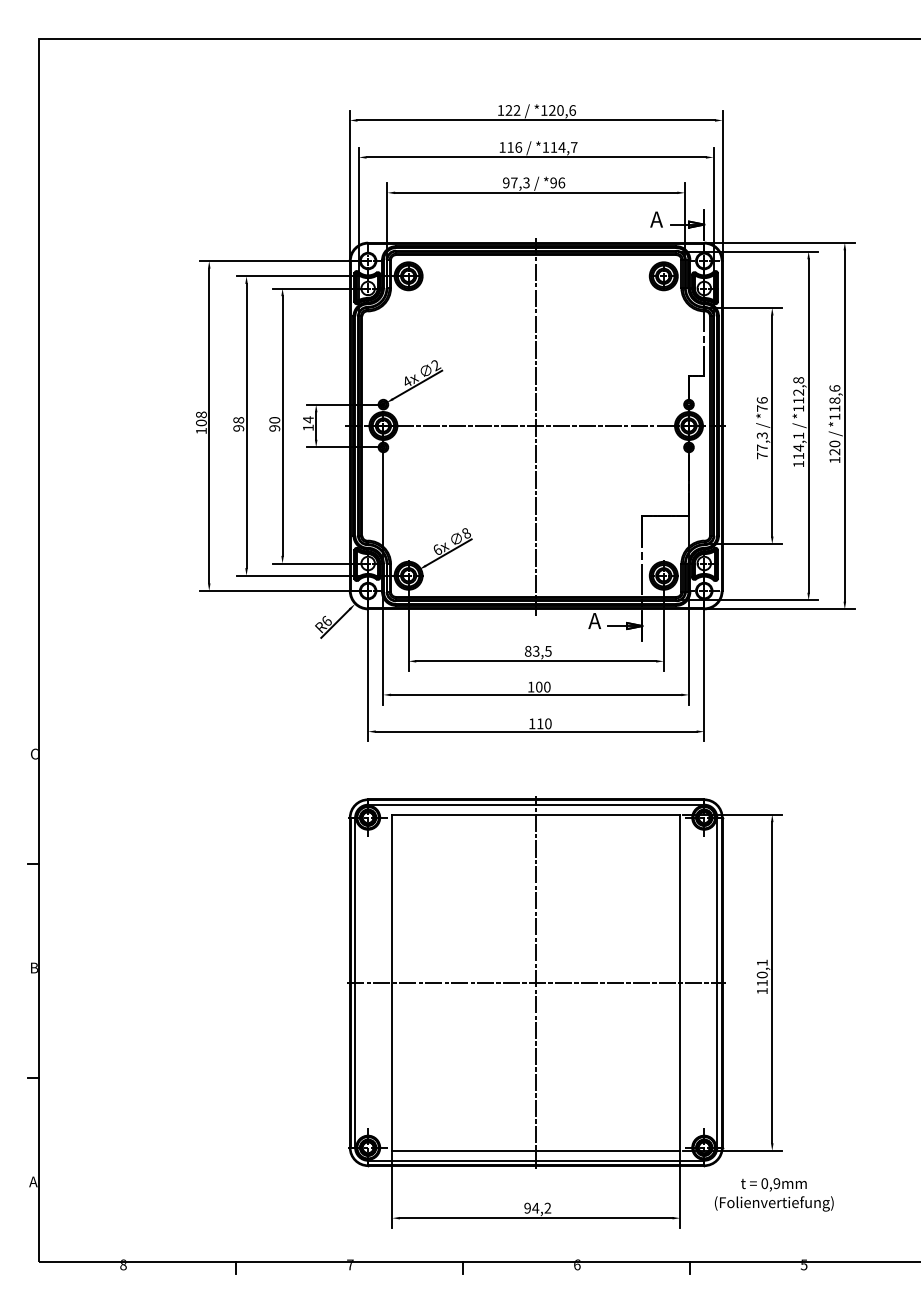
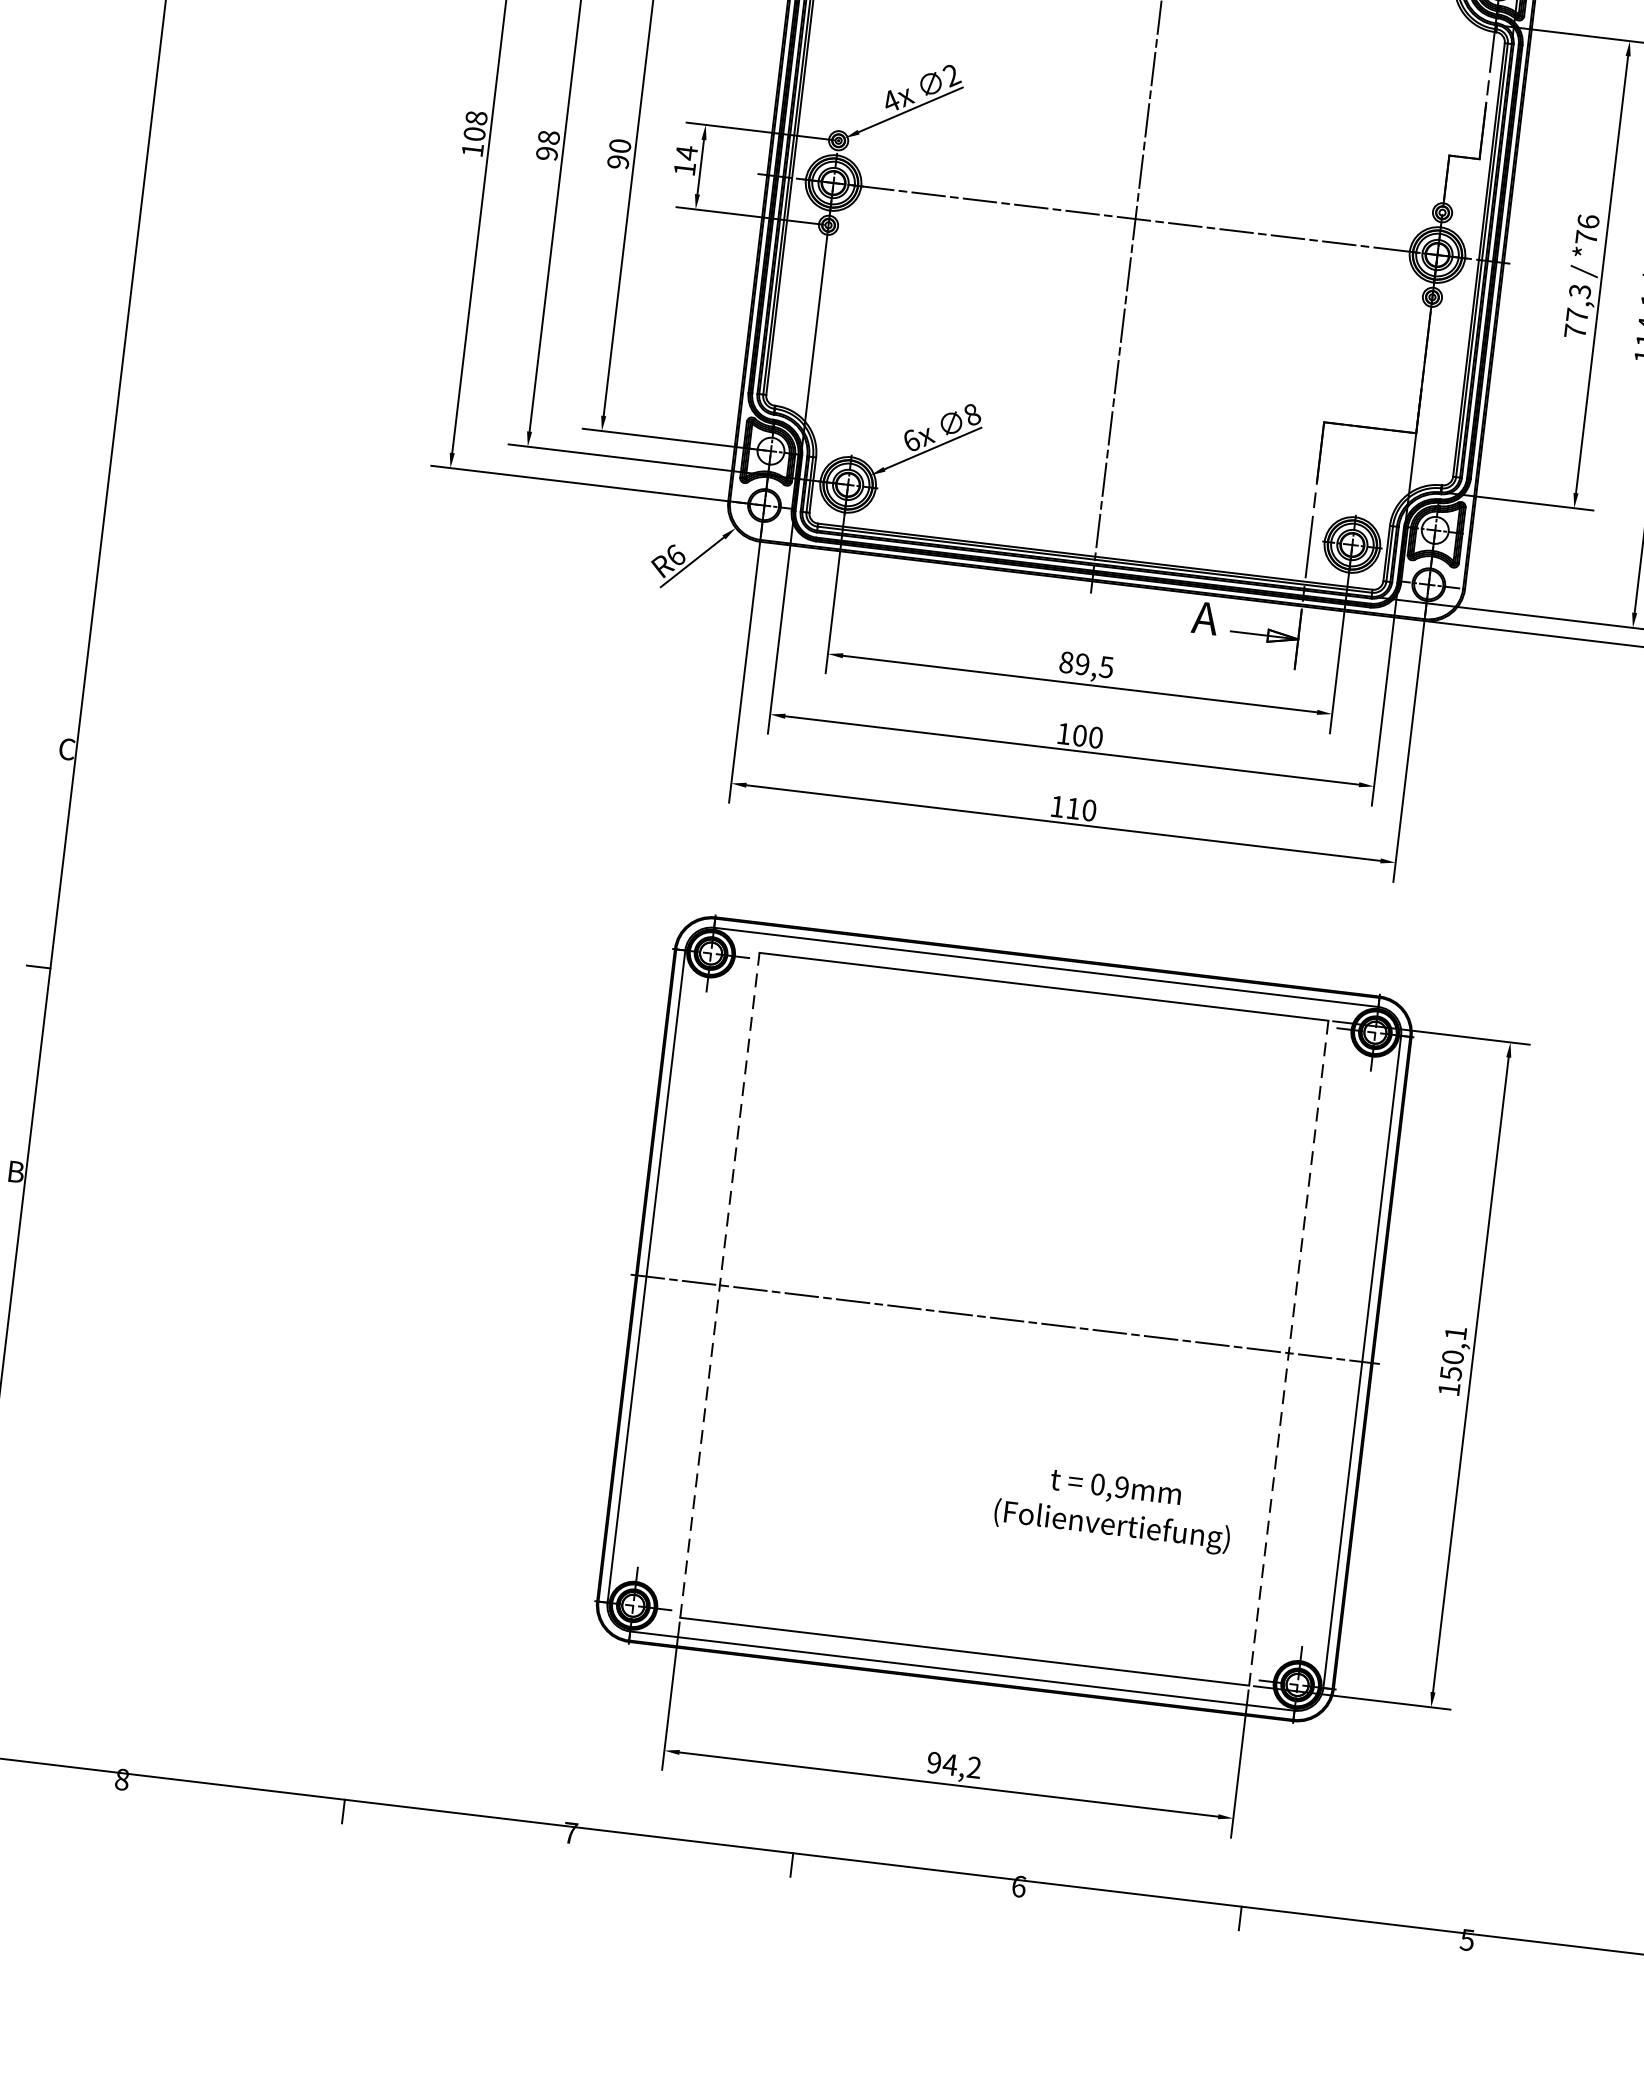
text: (536, 651) -> (1082, 664), 83,5 -> 89,5
line: (392, 982) -> (720, 1284), solid -> dashed
line: (536, 982) -> (1004, 1318), removed
text: (762, 982) -> (1451, 1372), 110,1 -> 150,1
line: (680, 983) -> (1289, 1354), solid -> dashed
text: (774, 1194) -> (1114, 1508), moved

